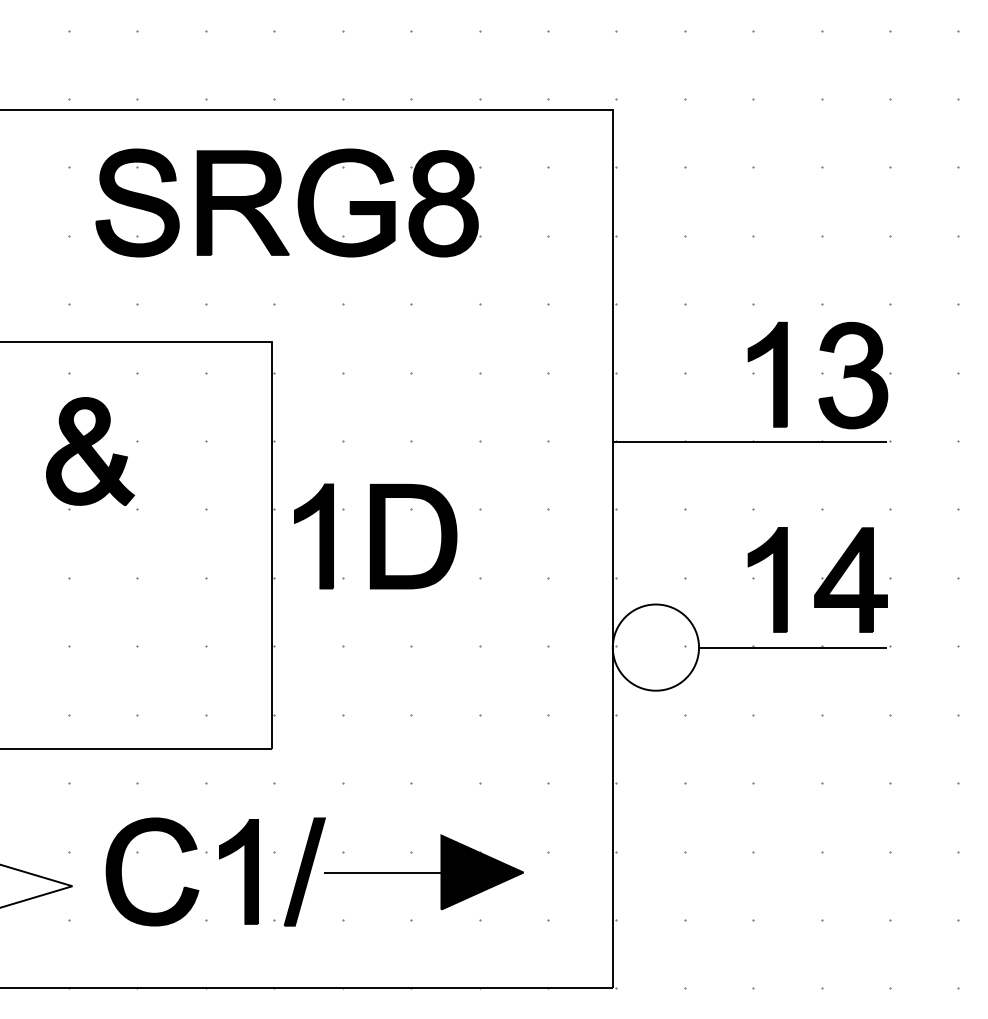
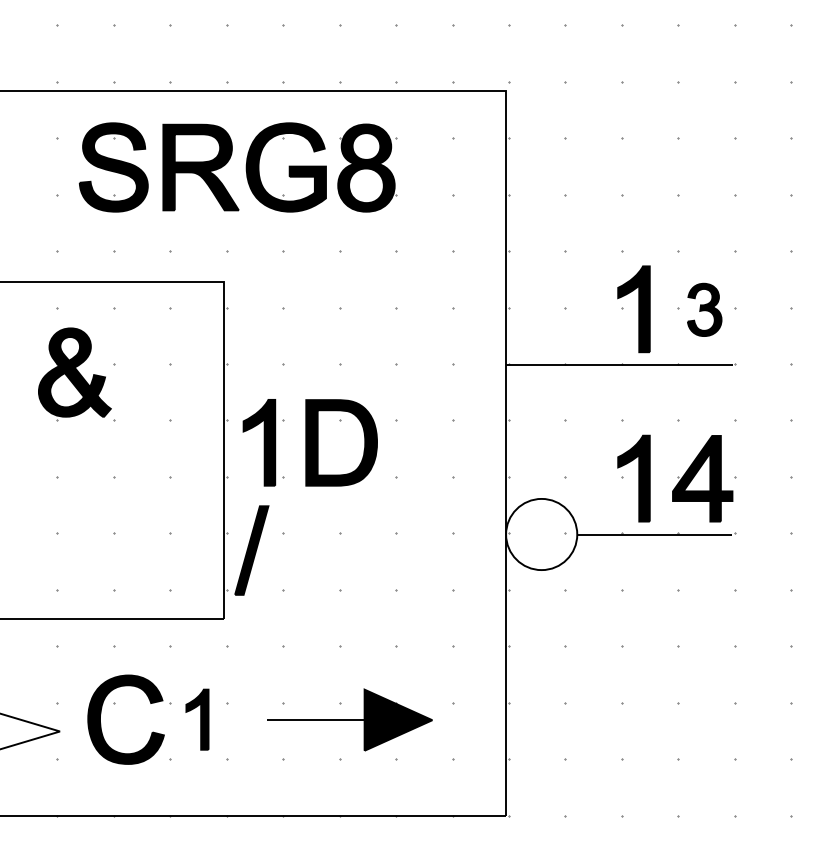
part: (853, 375) -> (704, 309), size x0.6
part: (238, 871) -> (197, 719), size x0.7
part: (304, 871) -> (251, 550), moved

